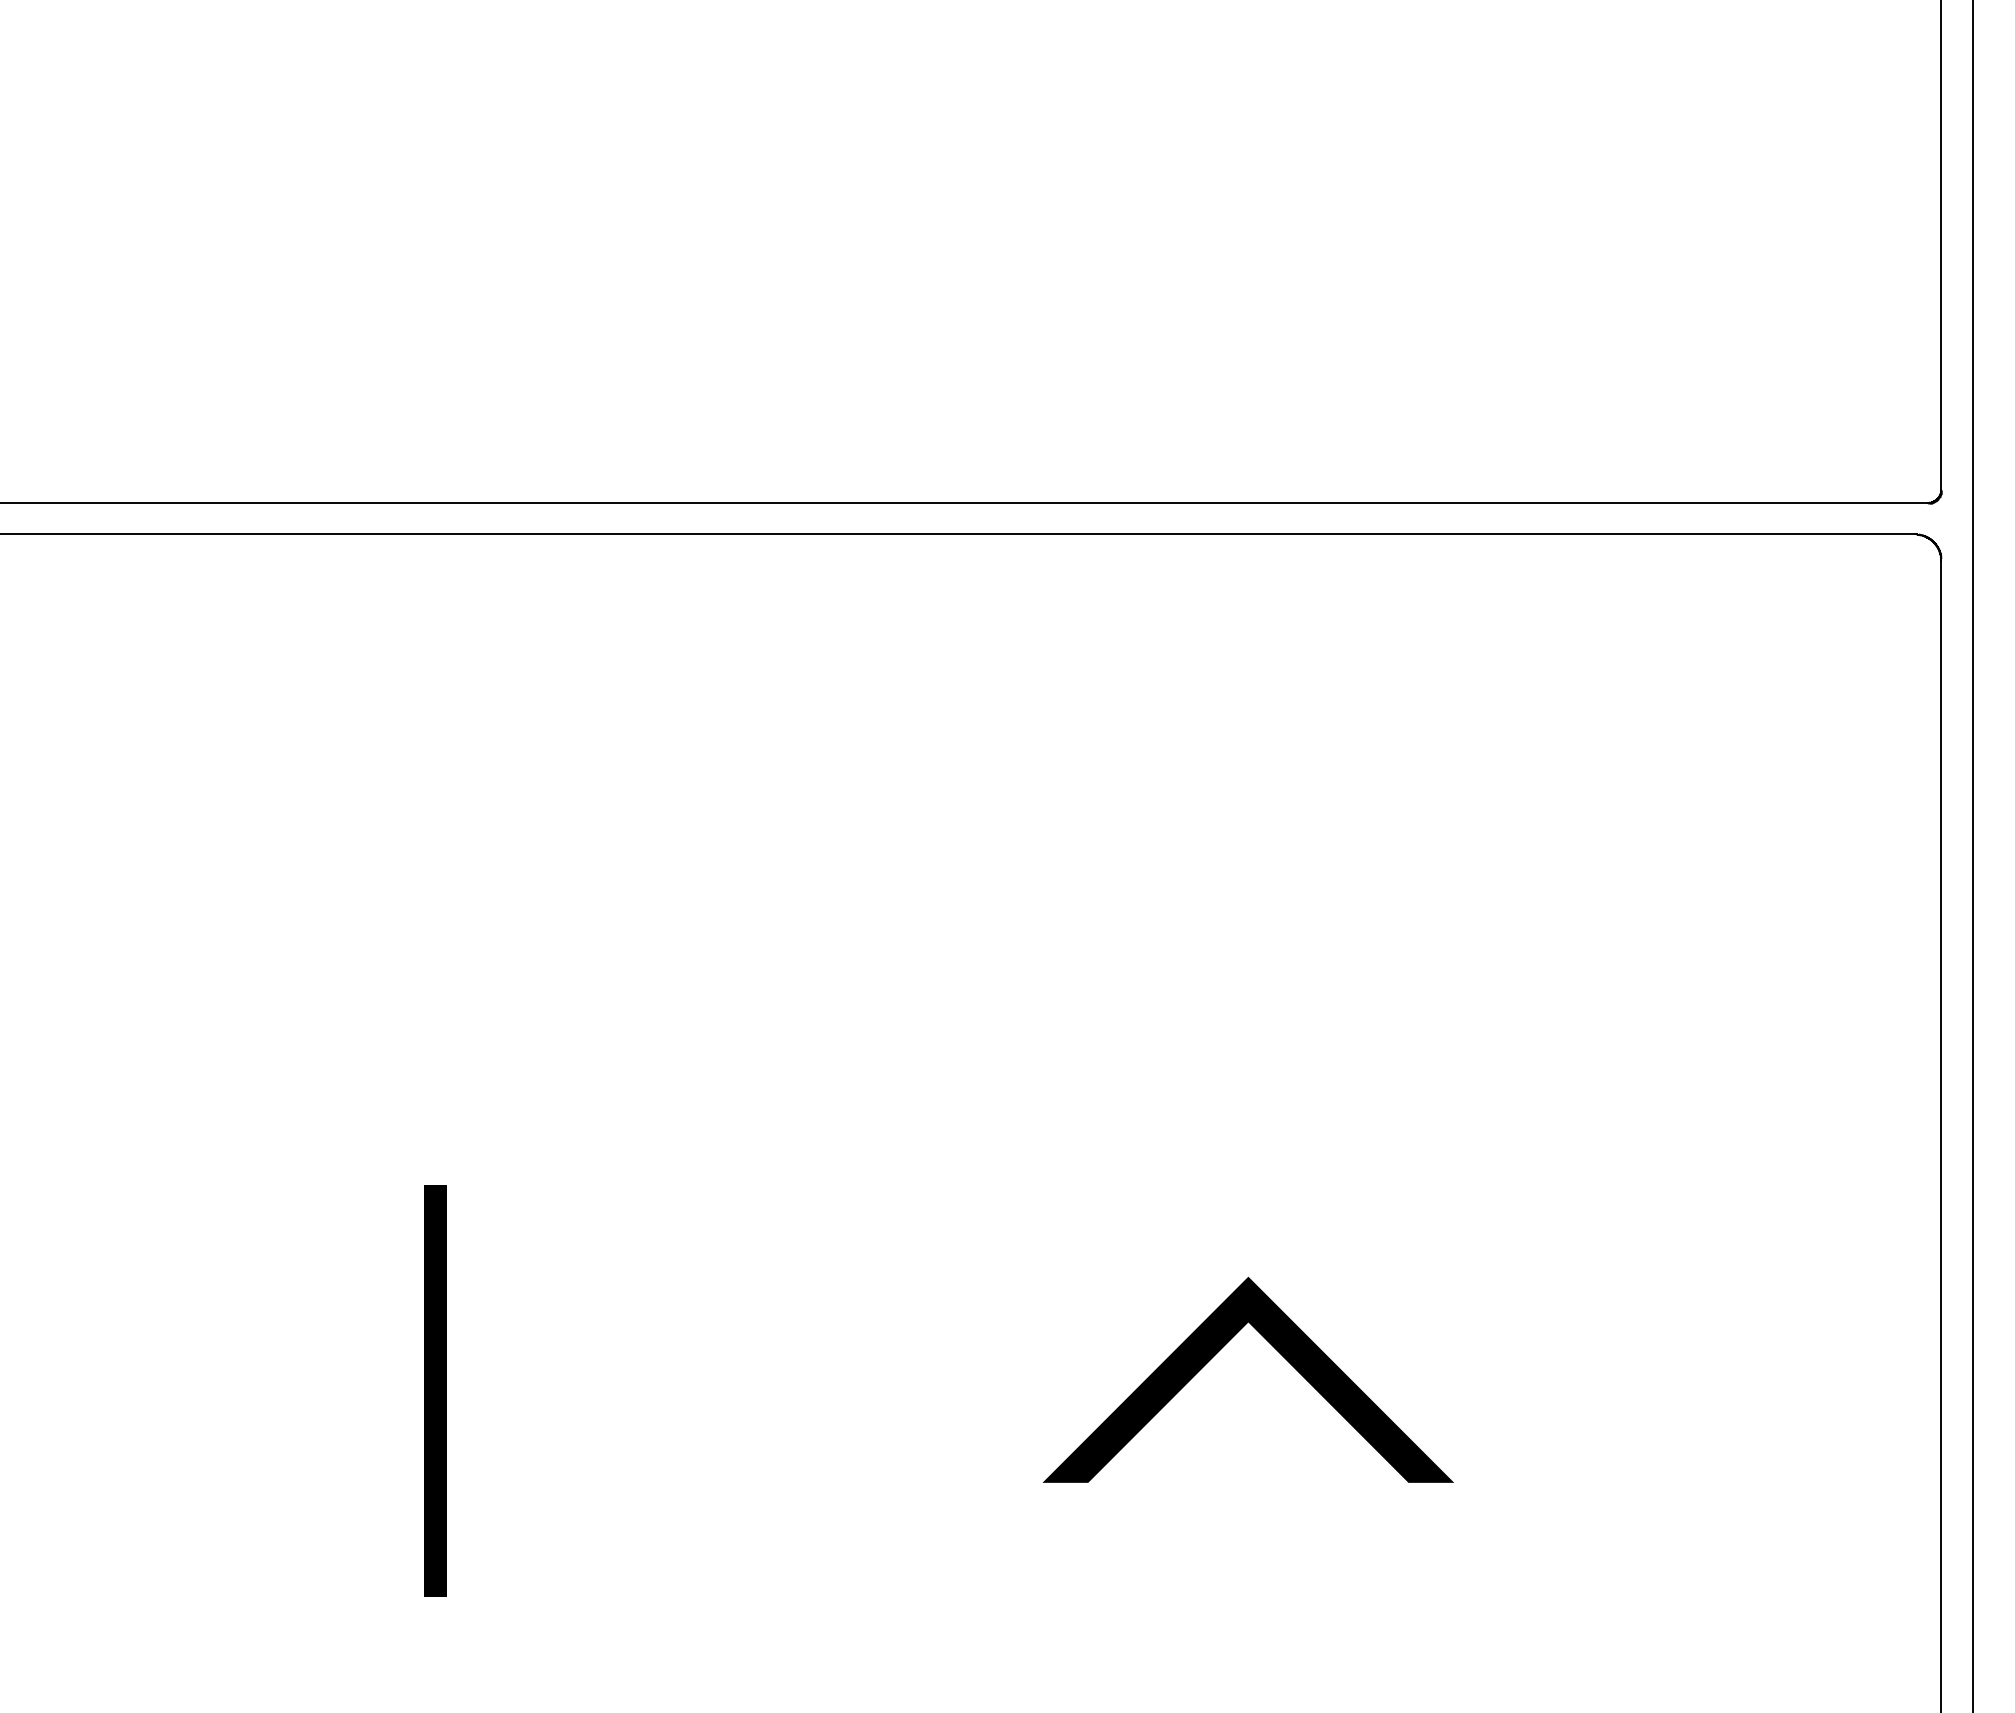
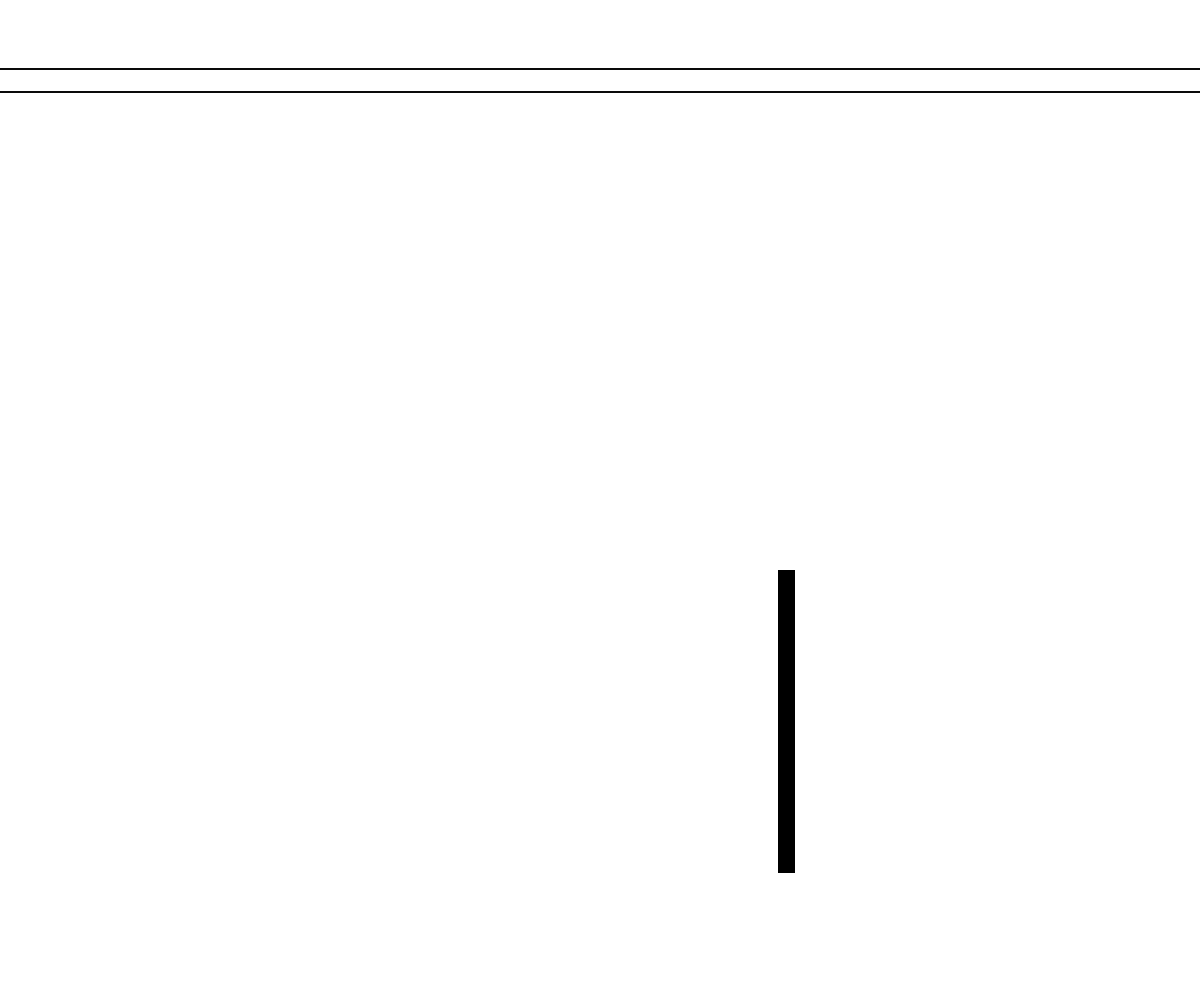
fill: (1248, 1379) -> (958, 712), removed
part: (435, 1390) -> (786, 720), moved

